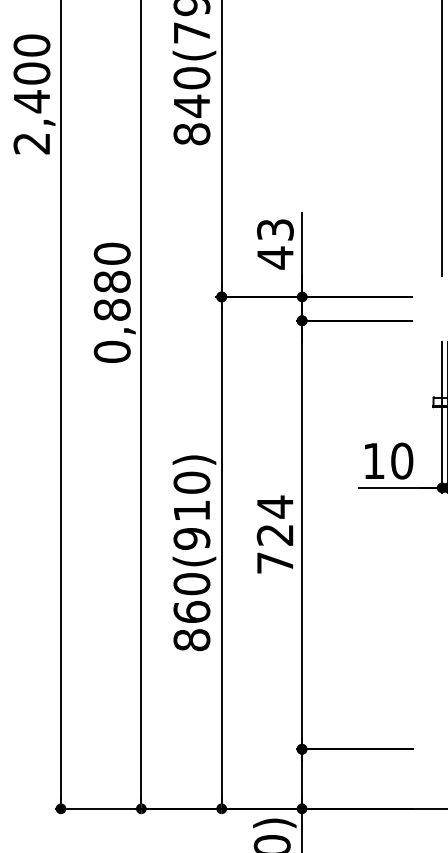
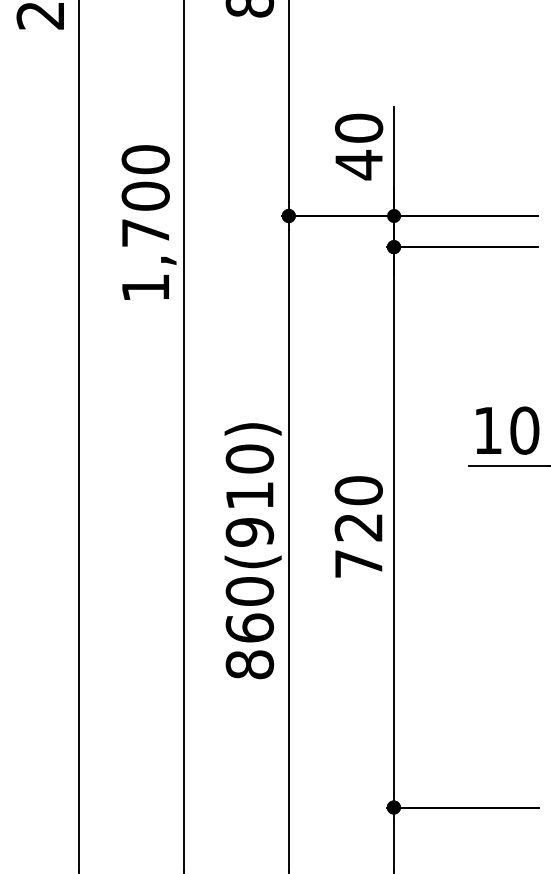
text: (275, 229) -> (359, 127), 43 -> 40
text: (111, 316) -> (144, 241), 0,880 -> 1,700
text: (274, 506) -> (357, 490), 724 -> 720

